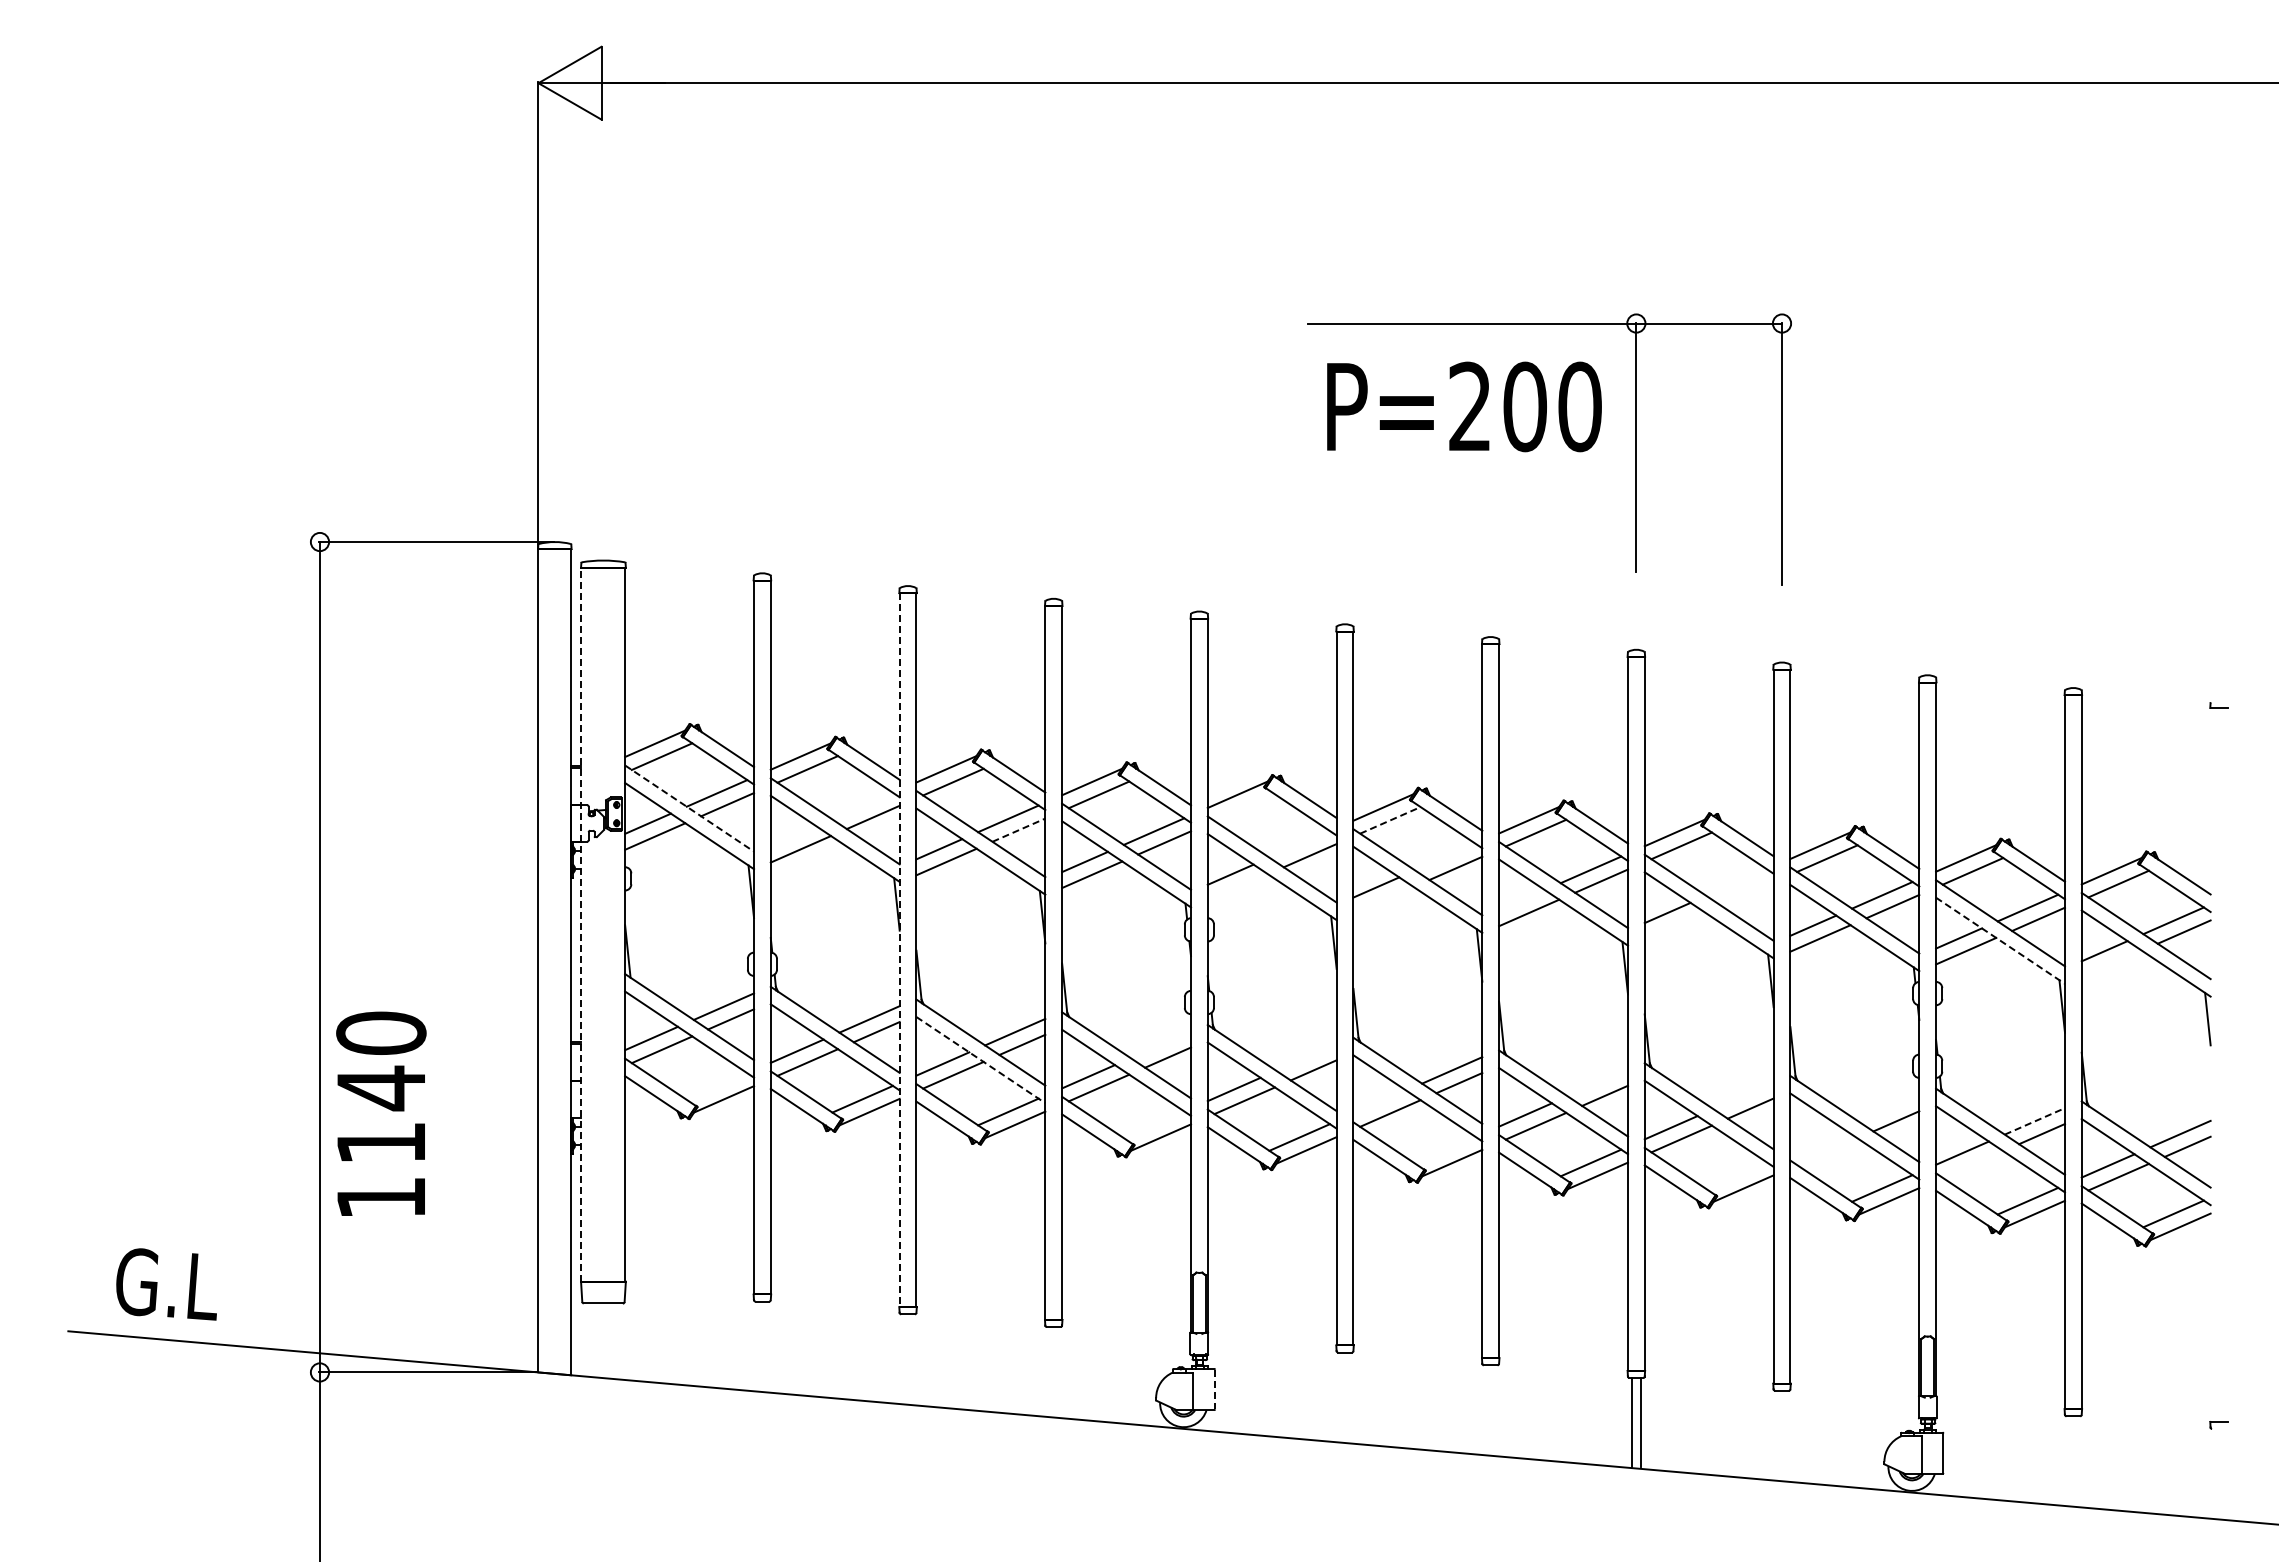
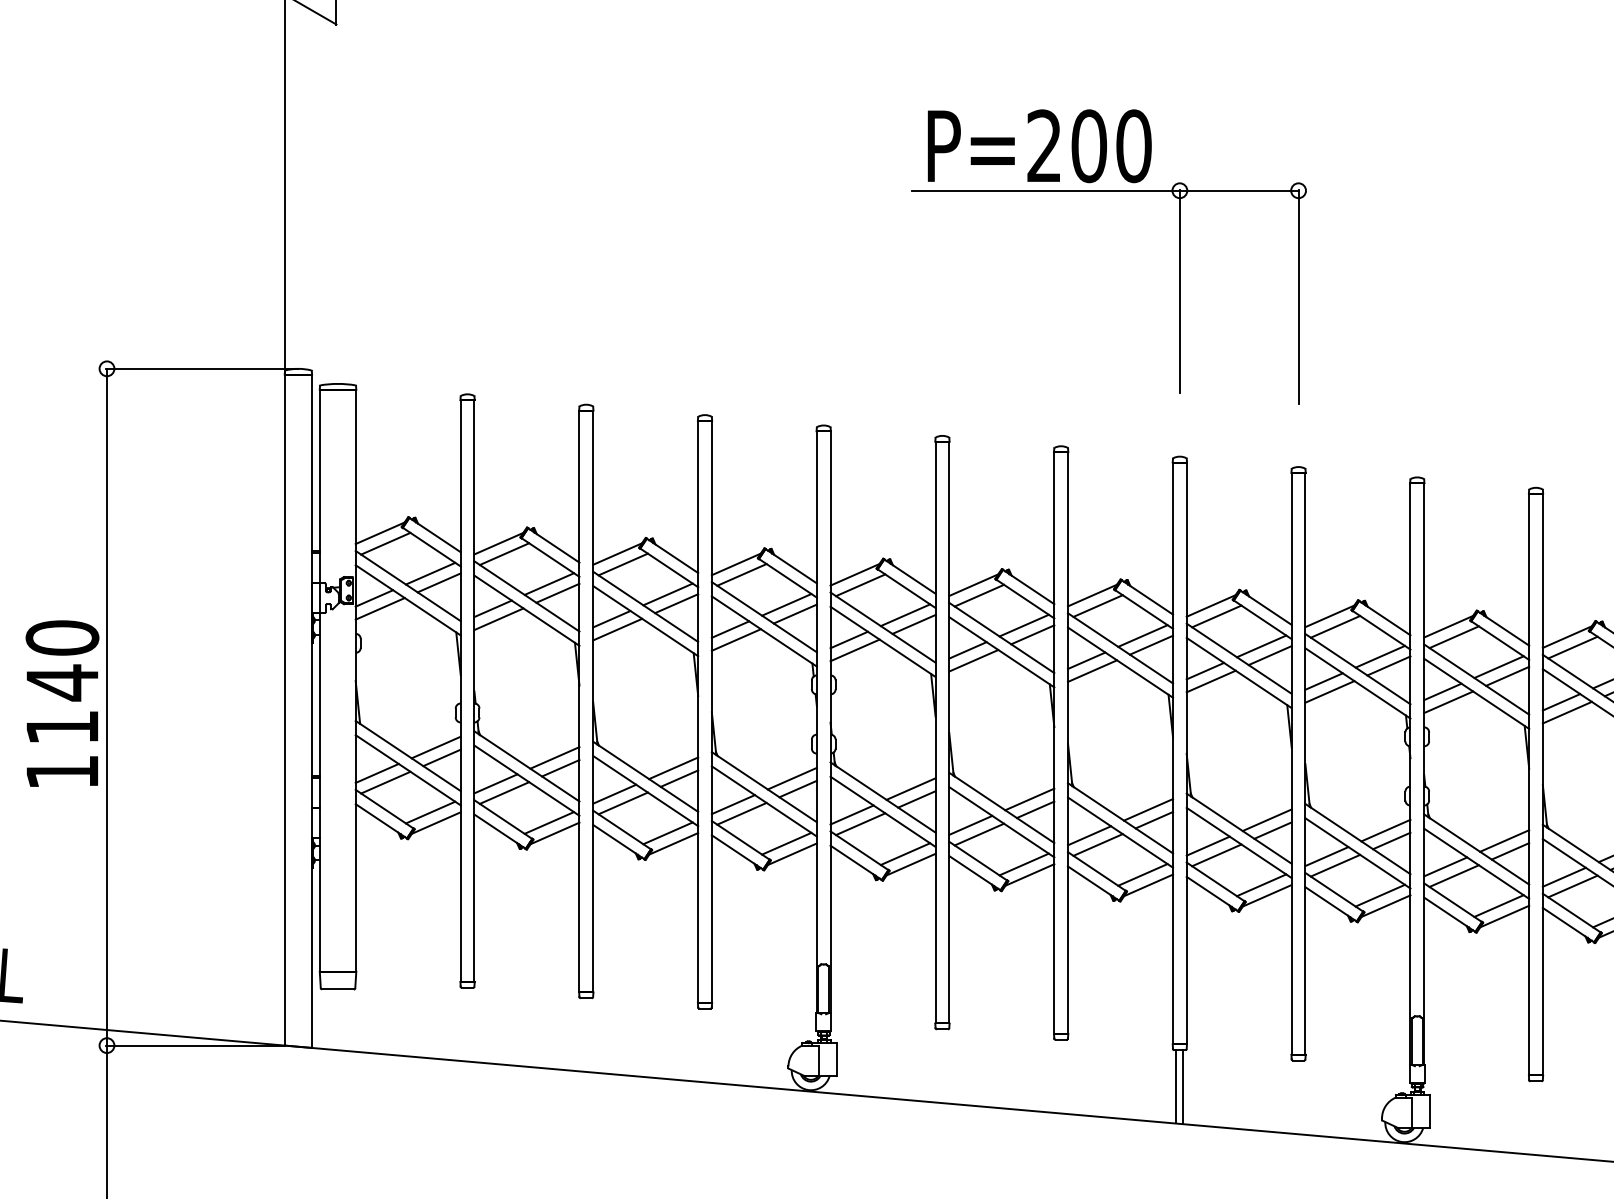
text: (1464, 406) -> (1039, 145), moved
line: (862, 805) -> (549, 583), added
line: (1244, 807) -> (860, 585), added
line: (689, 808) -> (408, 586), dashed -> solid
line: (1390, 820) -> (979, 595), dashed -> solid
line: (1018, 830) -> (676, 603), dashed -> solid
line: (793, 836) -> (492, 608), added
line: (1299, 844) -> (905, 615), added
line: (1445, 856) -> (1024, 625), added
line: (1736, 882) -> (1261, 646), added
line: (1237, 887) -> (854, 650), added
line: (1746, 893) -> (1269, 655), added
line: (1383, 900) -> (973, 660), added
line: (1521, 900) -> (1086, 660), added
line: (581, 924) -> (320, 680), dashed -> solid
line: (1674, 925) -> (1210, 681), added
line: (2000, 940) -> (1476, 693), dashed -> solid
line: (899, 950) -> (579, 701), dashed -> solid
line: (2111, 963) -> (1567, 712), added
line: (1160, 1044) -> (792, 778), added
line: (1306, 1057) -> (911, 788), added
line: (980, 1060) -> (645, 791), dashed -> solid
line: (1597, 1082) -> (1148, 809), added
line: (716, 1086) -> (430, 812), added
line: (1743, 1095) -> (1267, 819), added
line: (1379, 1101) -> (970, 824), added
line: (1889, 1108) -> (1386, 830), added
text: (381, 1113) -> (62, 703), moved
line: (2034, 1121) -> (1504, 841), dashed -> solid
line: (1153, 1124) -> (786, 843), added
line: (1816, 1140) -> (1326, 856), added
line: (1445, 1149) -> (1024, 863), added
line: (1827, 1151) -> (1335, 865), added
line: (1972, 1164) -> (1453, 876), added
line: (1736, 1175) -> (1261, 885), added
line: (1215, 1389) -> (836, 1059), dashed -> solid

